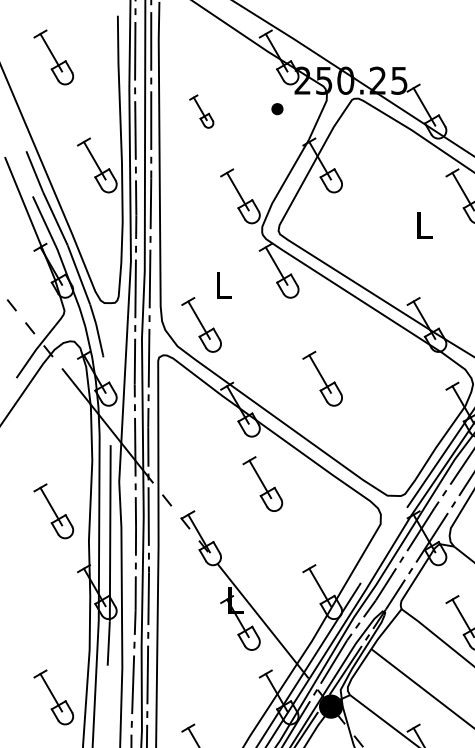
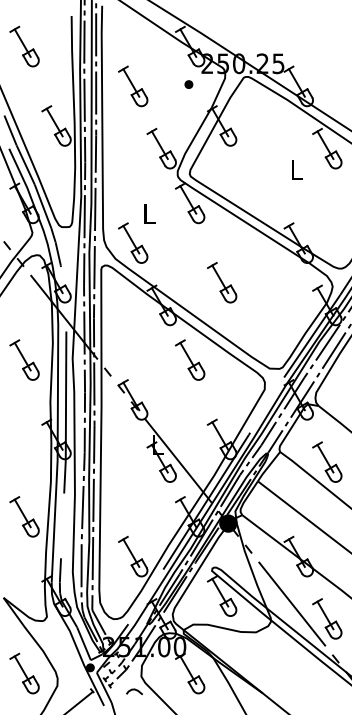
part: (202, 111) -> (133, 86), size x1.67
part: (263, 483) -> (190, 359), moved
part: (53, 510) -> (24, 359), moved

